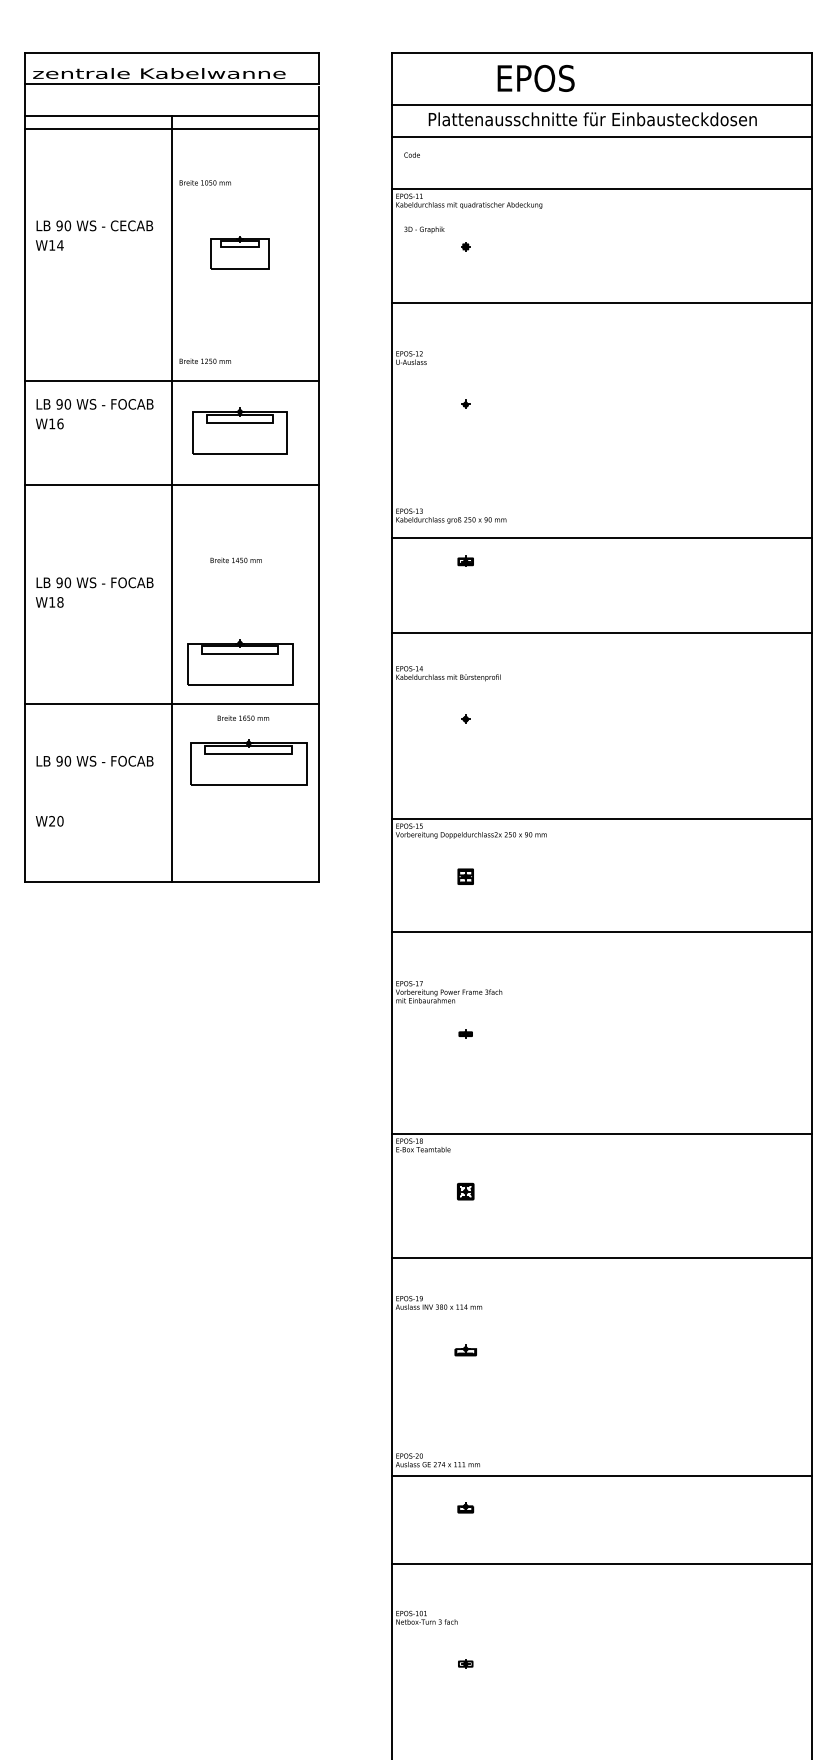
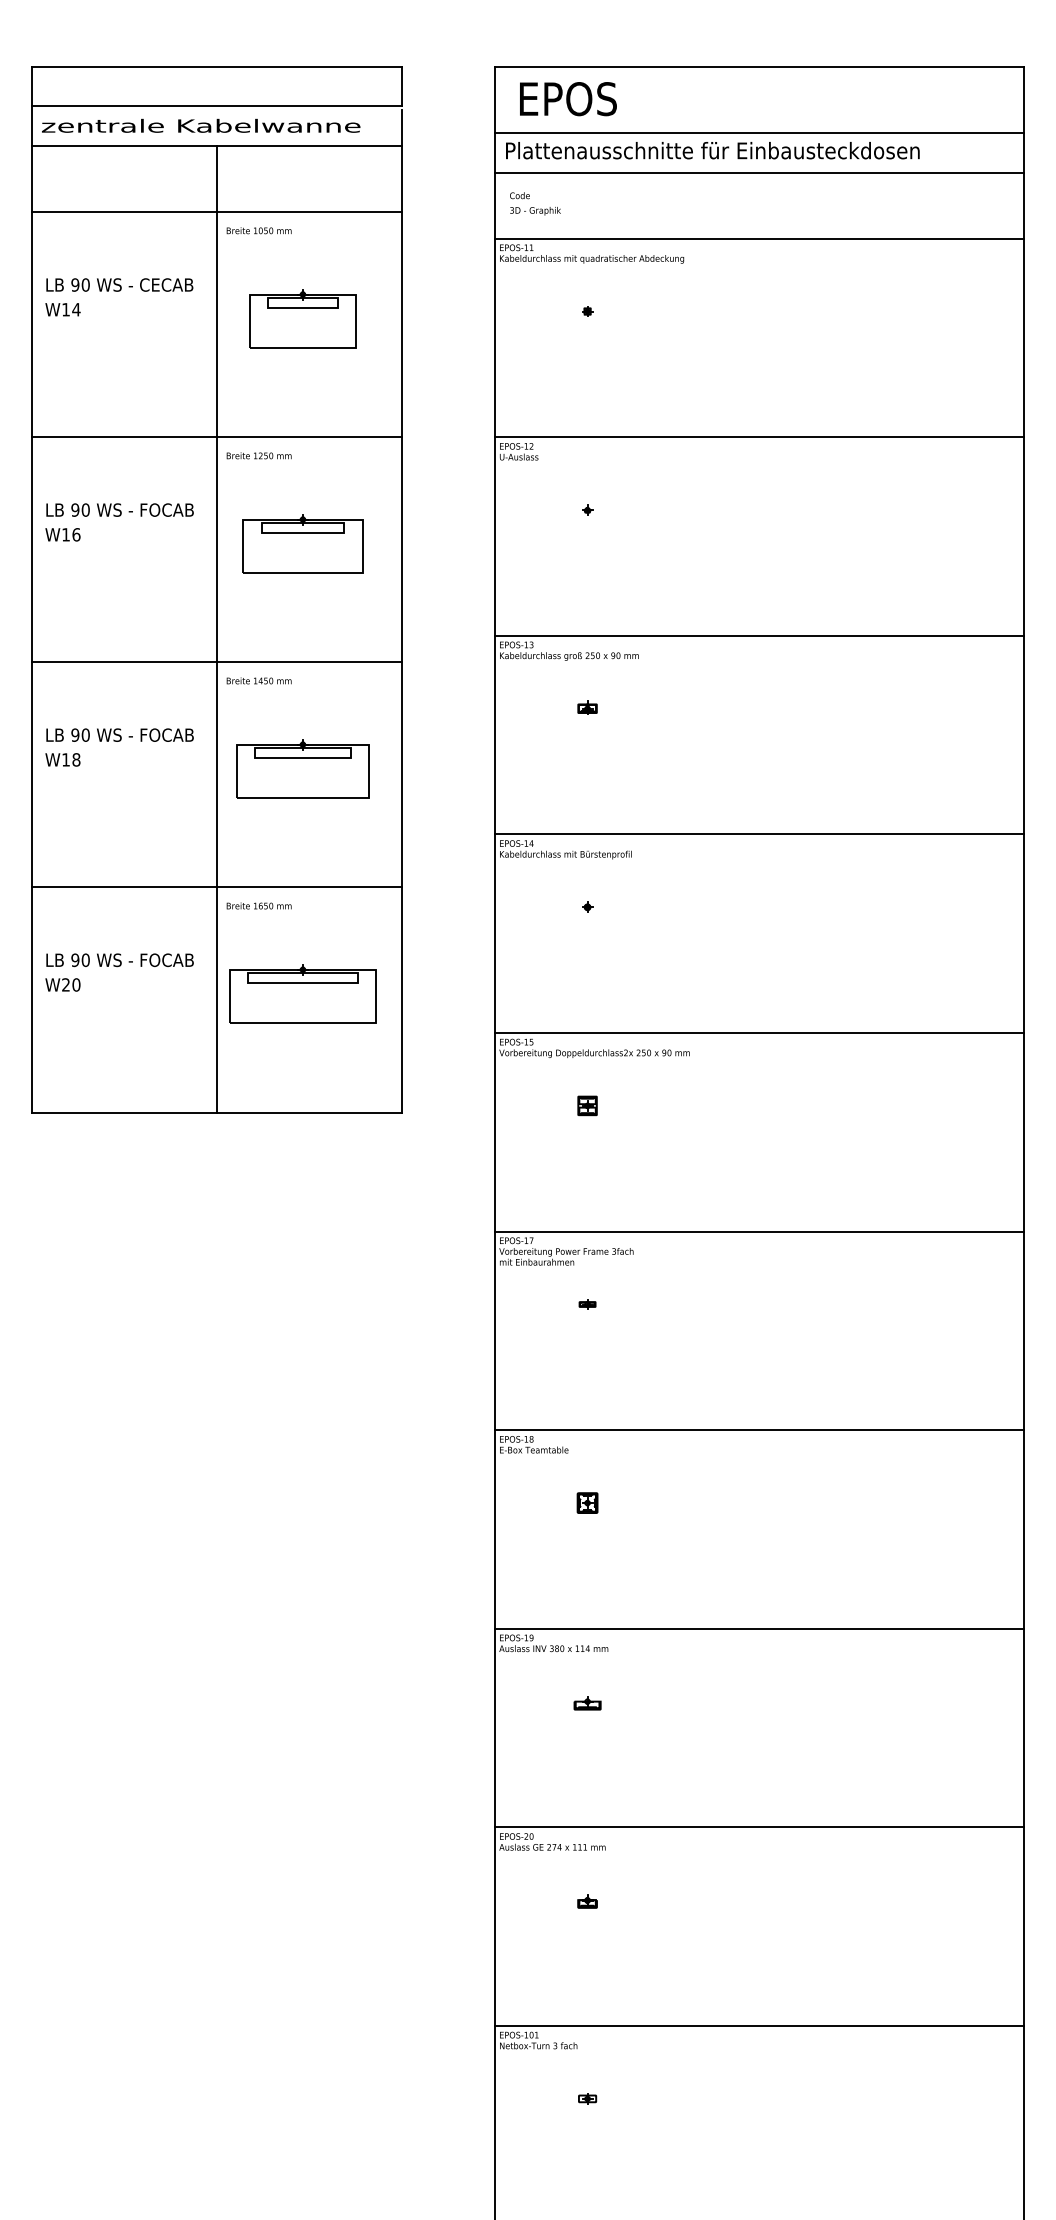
text: (159, 73) -> (201, 125), moved
text: (536, 78) -> (568, 99), moved
text: (592, 119) -> (712, 150), moved
line: (171, 128) -> (216, 212), moved
text: (424, 230) -> (535, 211), moved
part: (239, 252) -> (302, 318), size x1.43
line: (602, 303) -> (759, 437), moved
line: (171, 380) -> (216, 437), moved
line: (171, 485) -> (216, 662), moved
line: (602, 537) -> (759, 635), moved
text: (235, 560) -> (258, 680), moved
line: (602, 633) -> (759, 834), moved
part: (239, 662) -> (302, 768), moved
text: (242, 717) -> (258, 905), moved
part: (248, 762) -> (302, 993), moved
text: (49, 820) -> (62, 984), moved
line: (602, 931) -> (759, 1231), moved
line: (602, 1257) -> (759, 1628), moved
line: (602, 1475) -> (759, 1827), moved
line: (602, 1564) -> (759, 2026), moved

